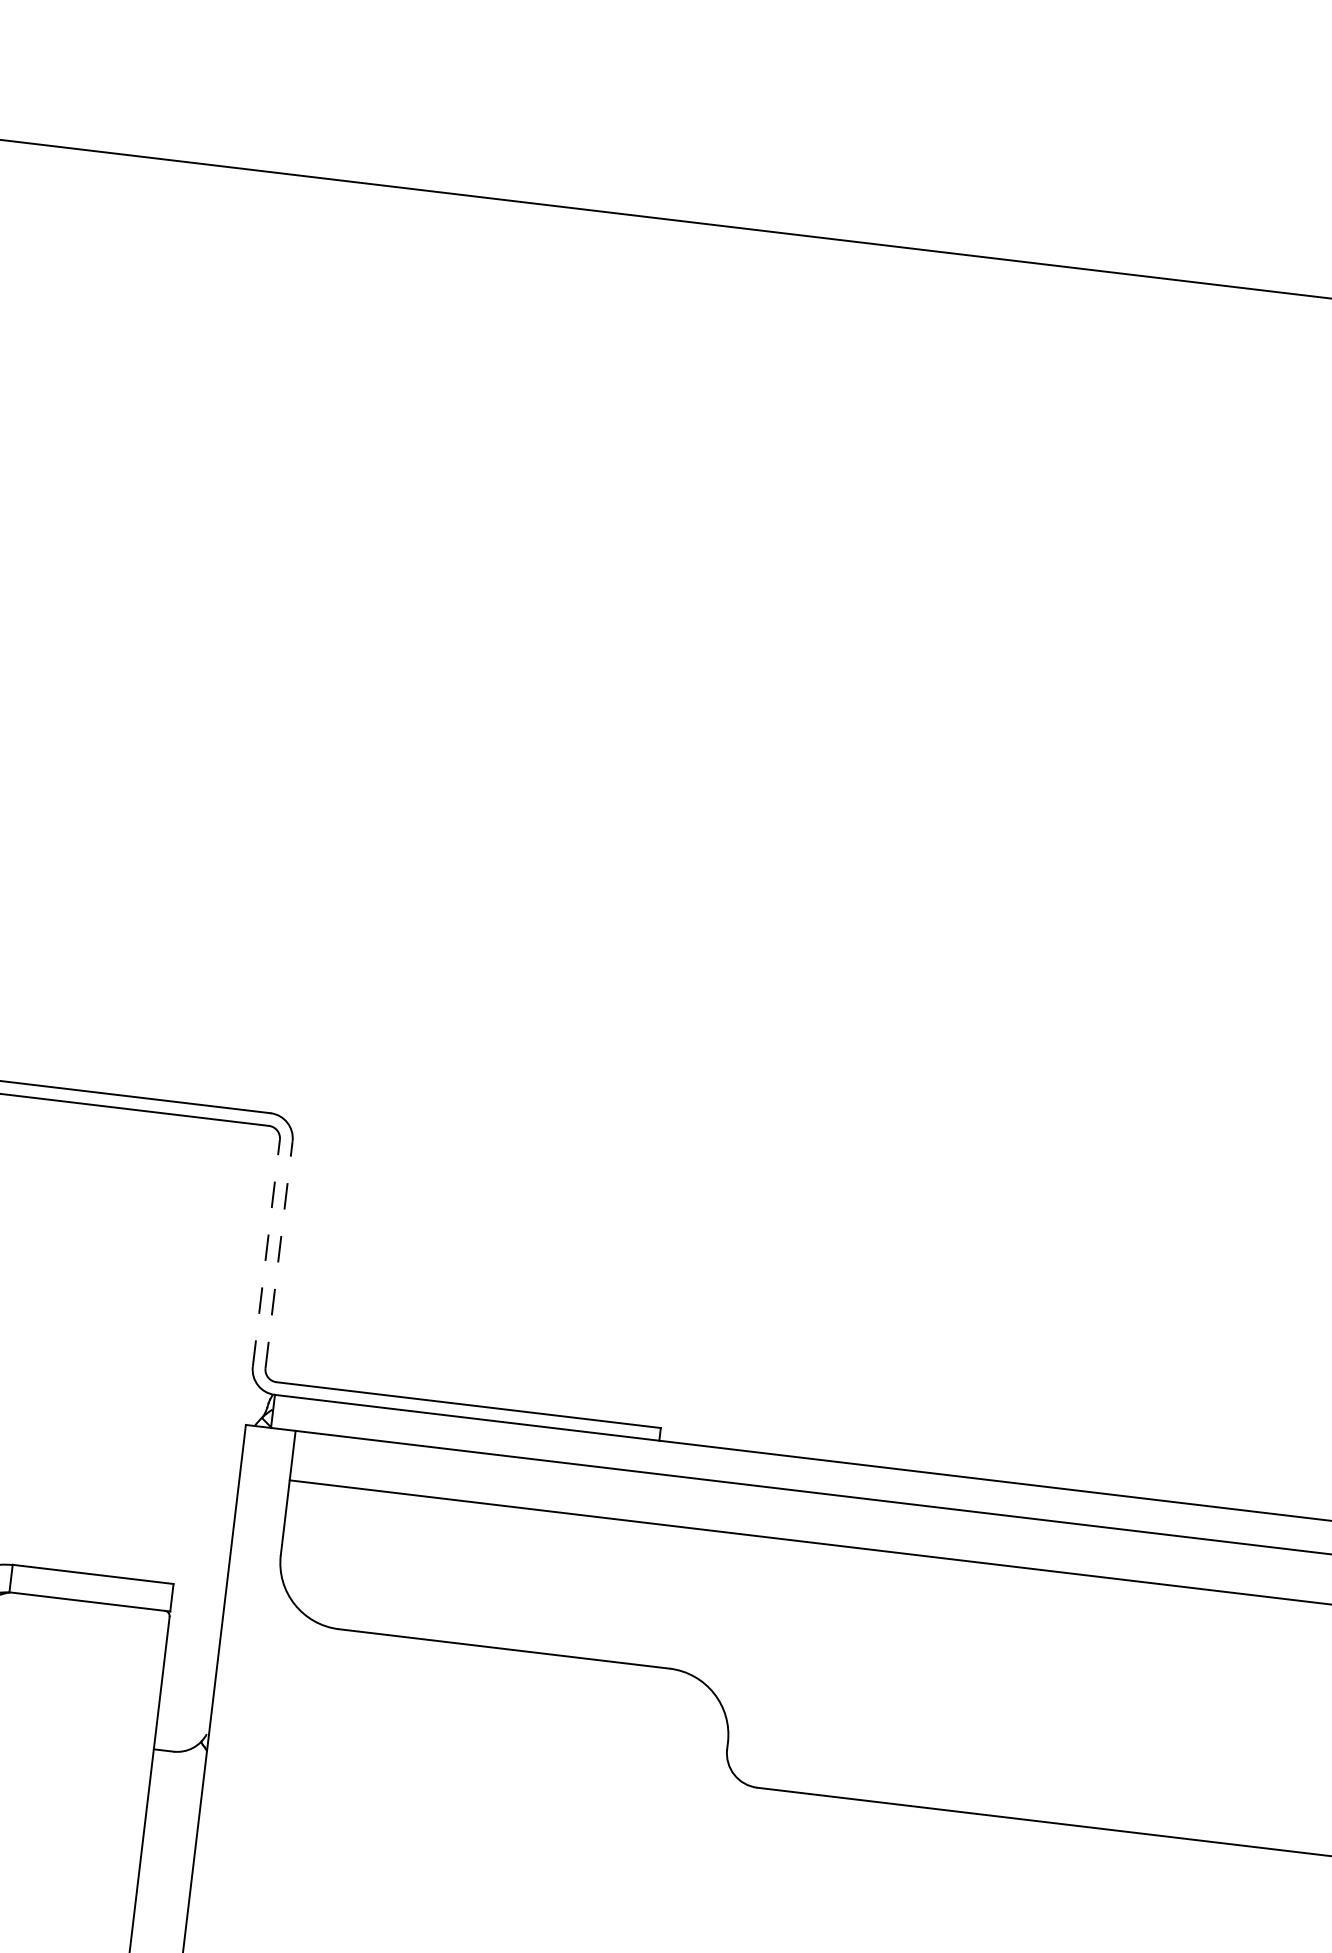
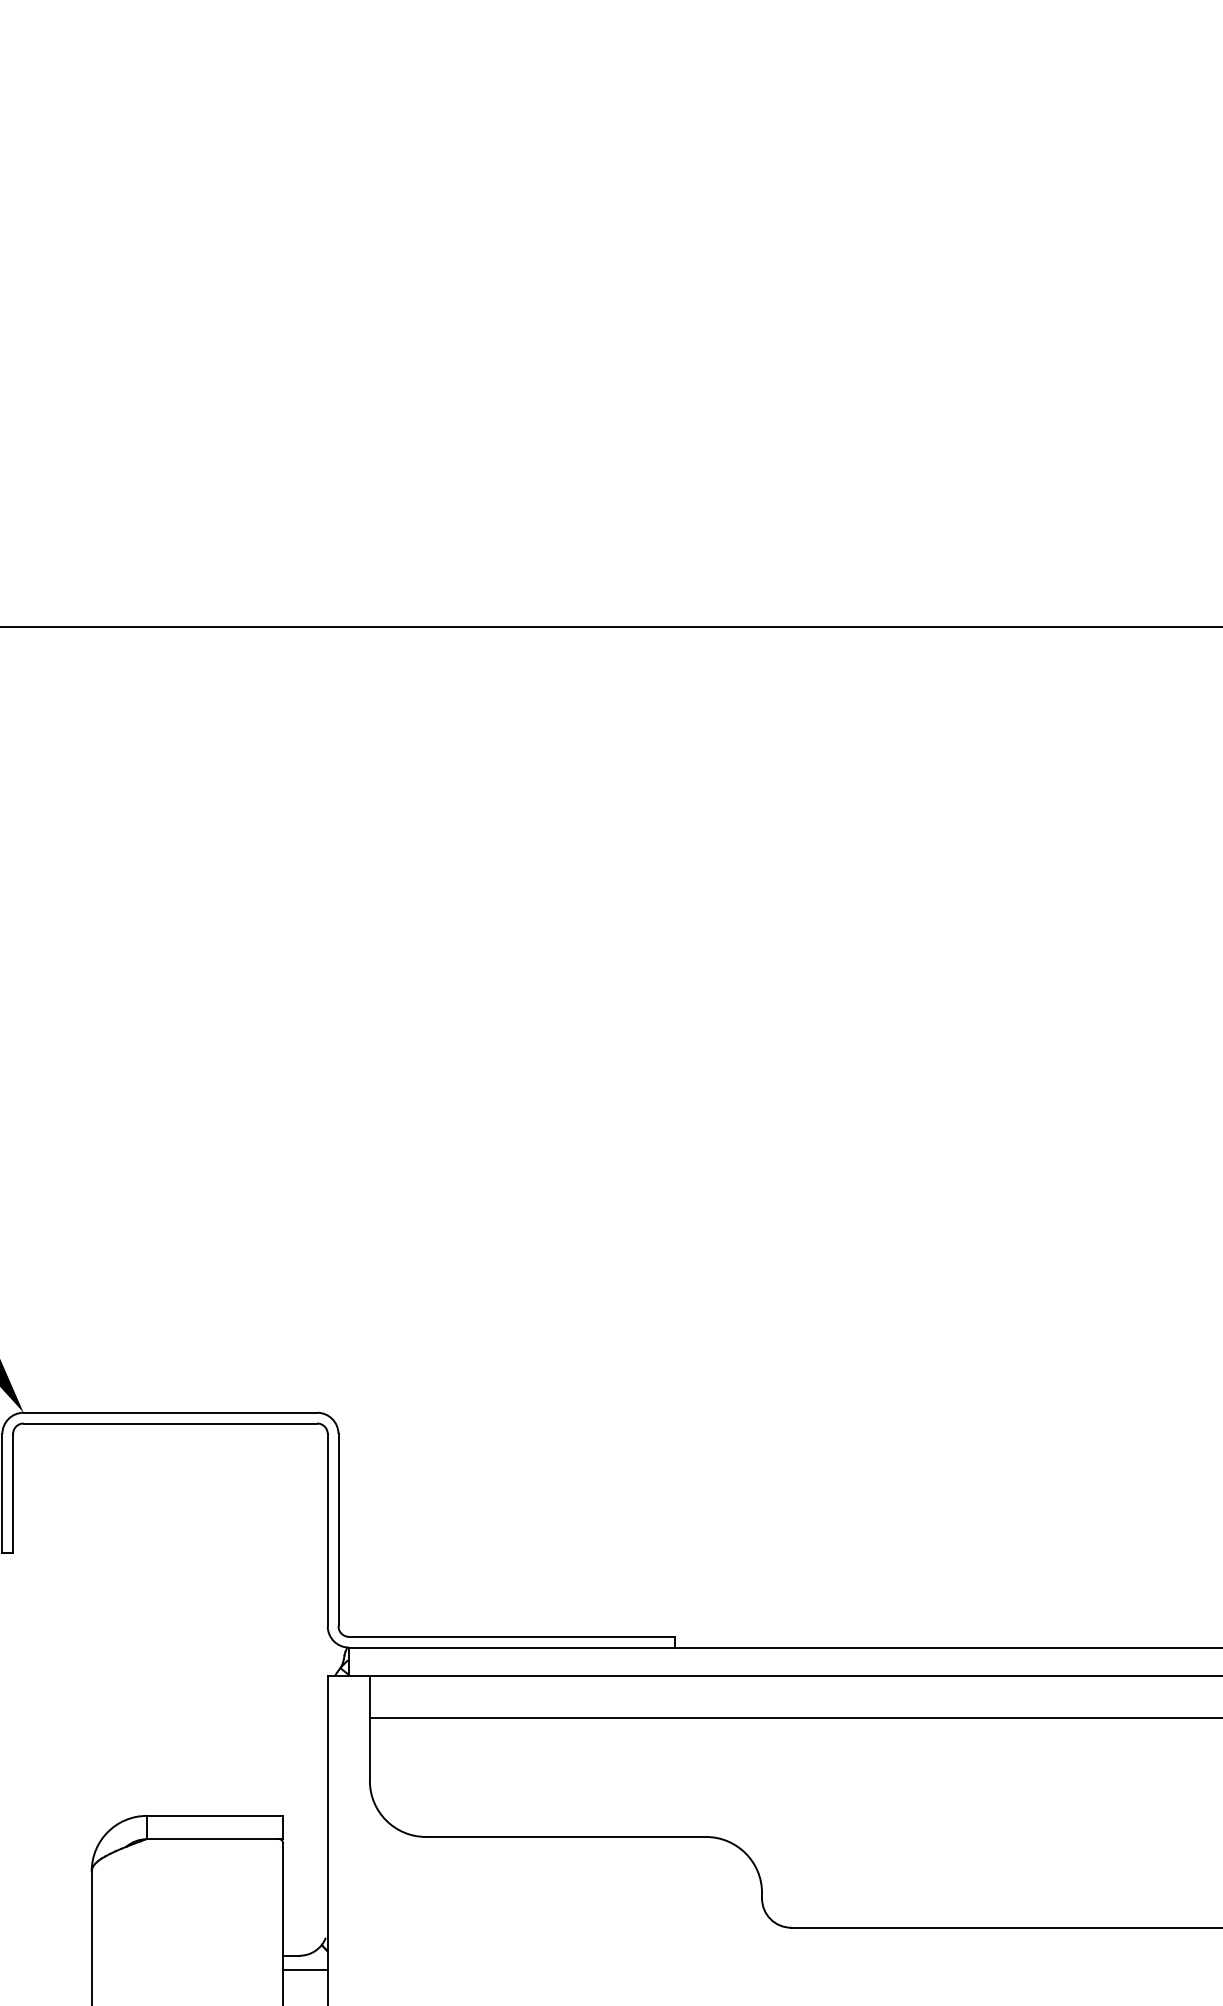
line: (266, 1252) -> (327, 1529), dashed -> solid
line: (279, 1254) -> (338, 1529), dashed -> solid
line: (178, 1768) -> (305, 1969), added

